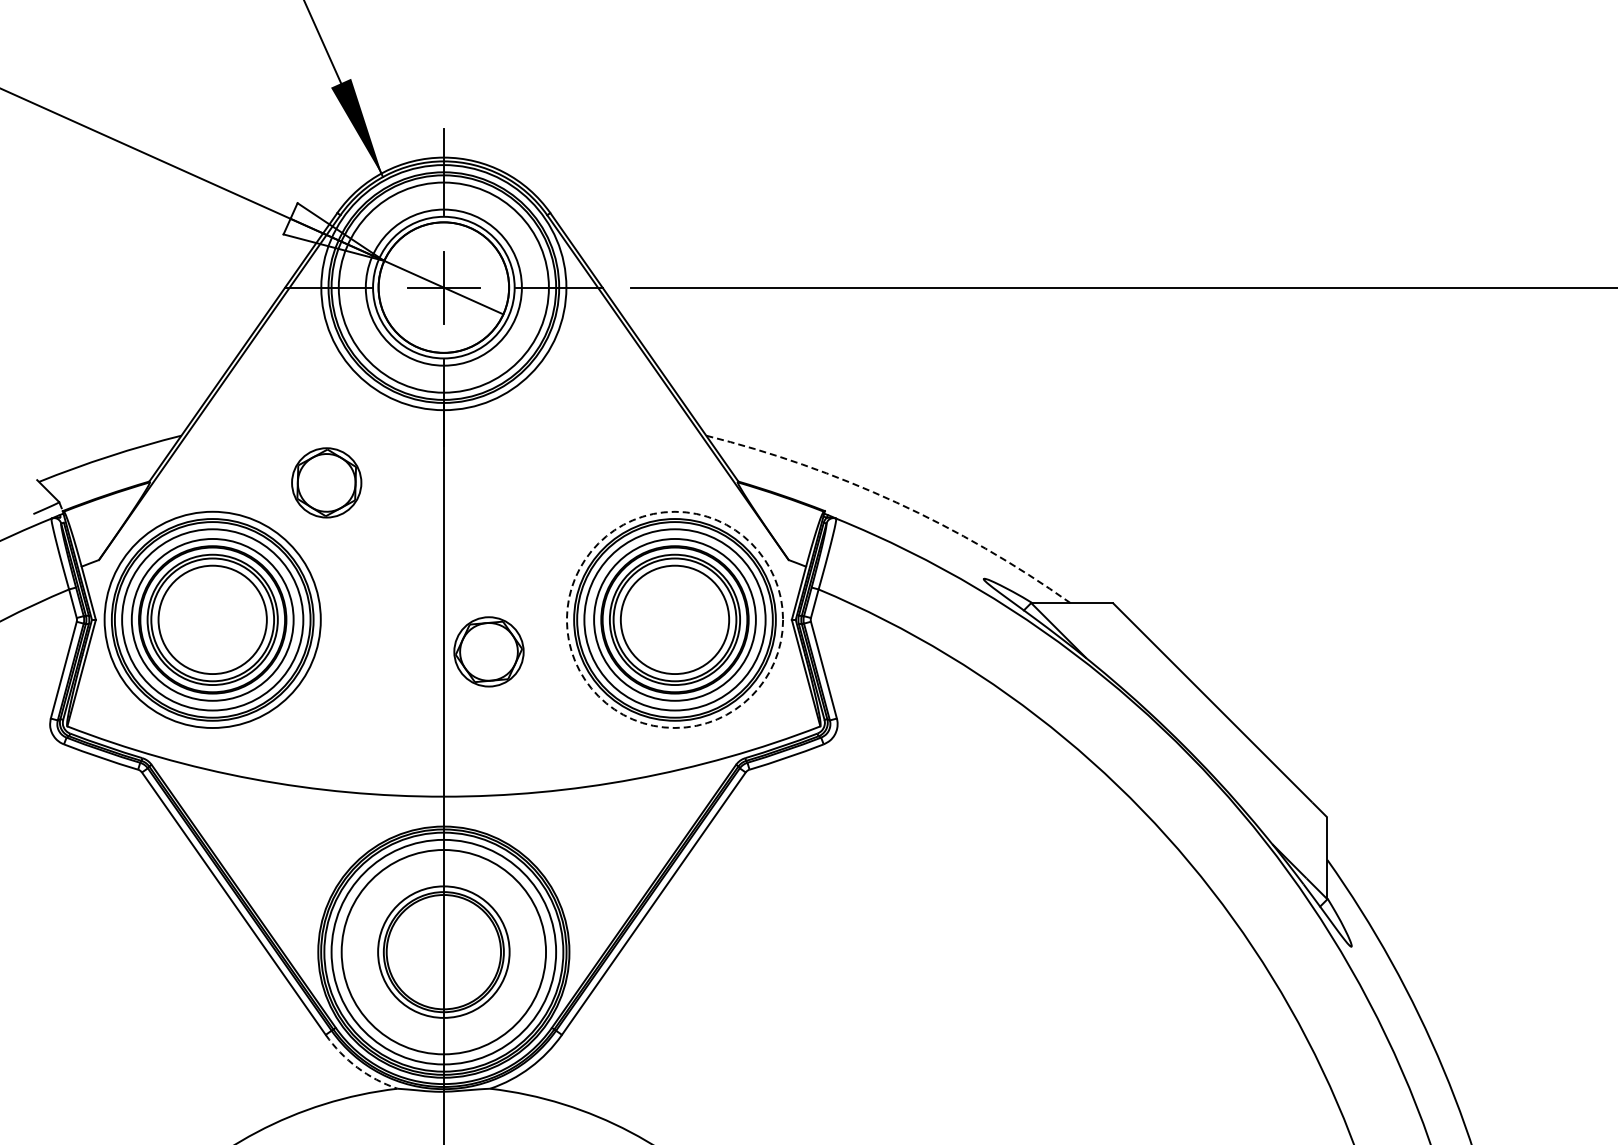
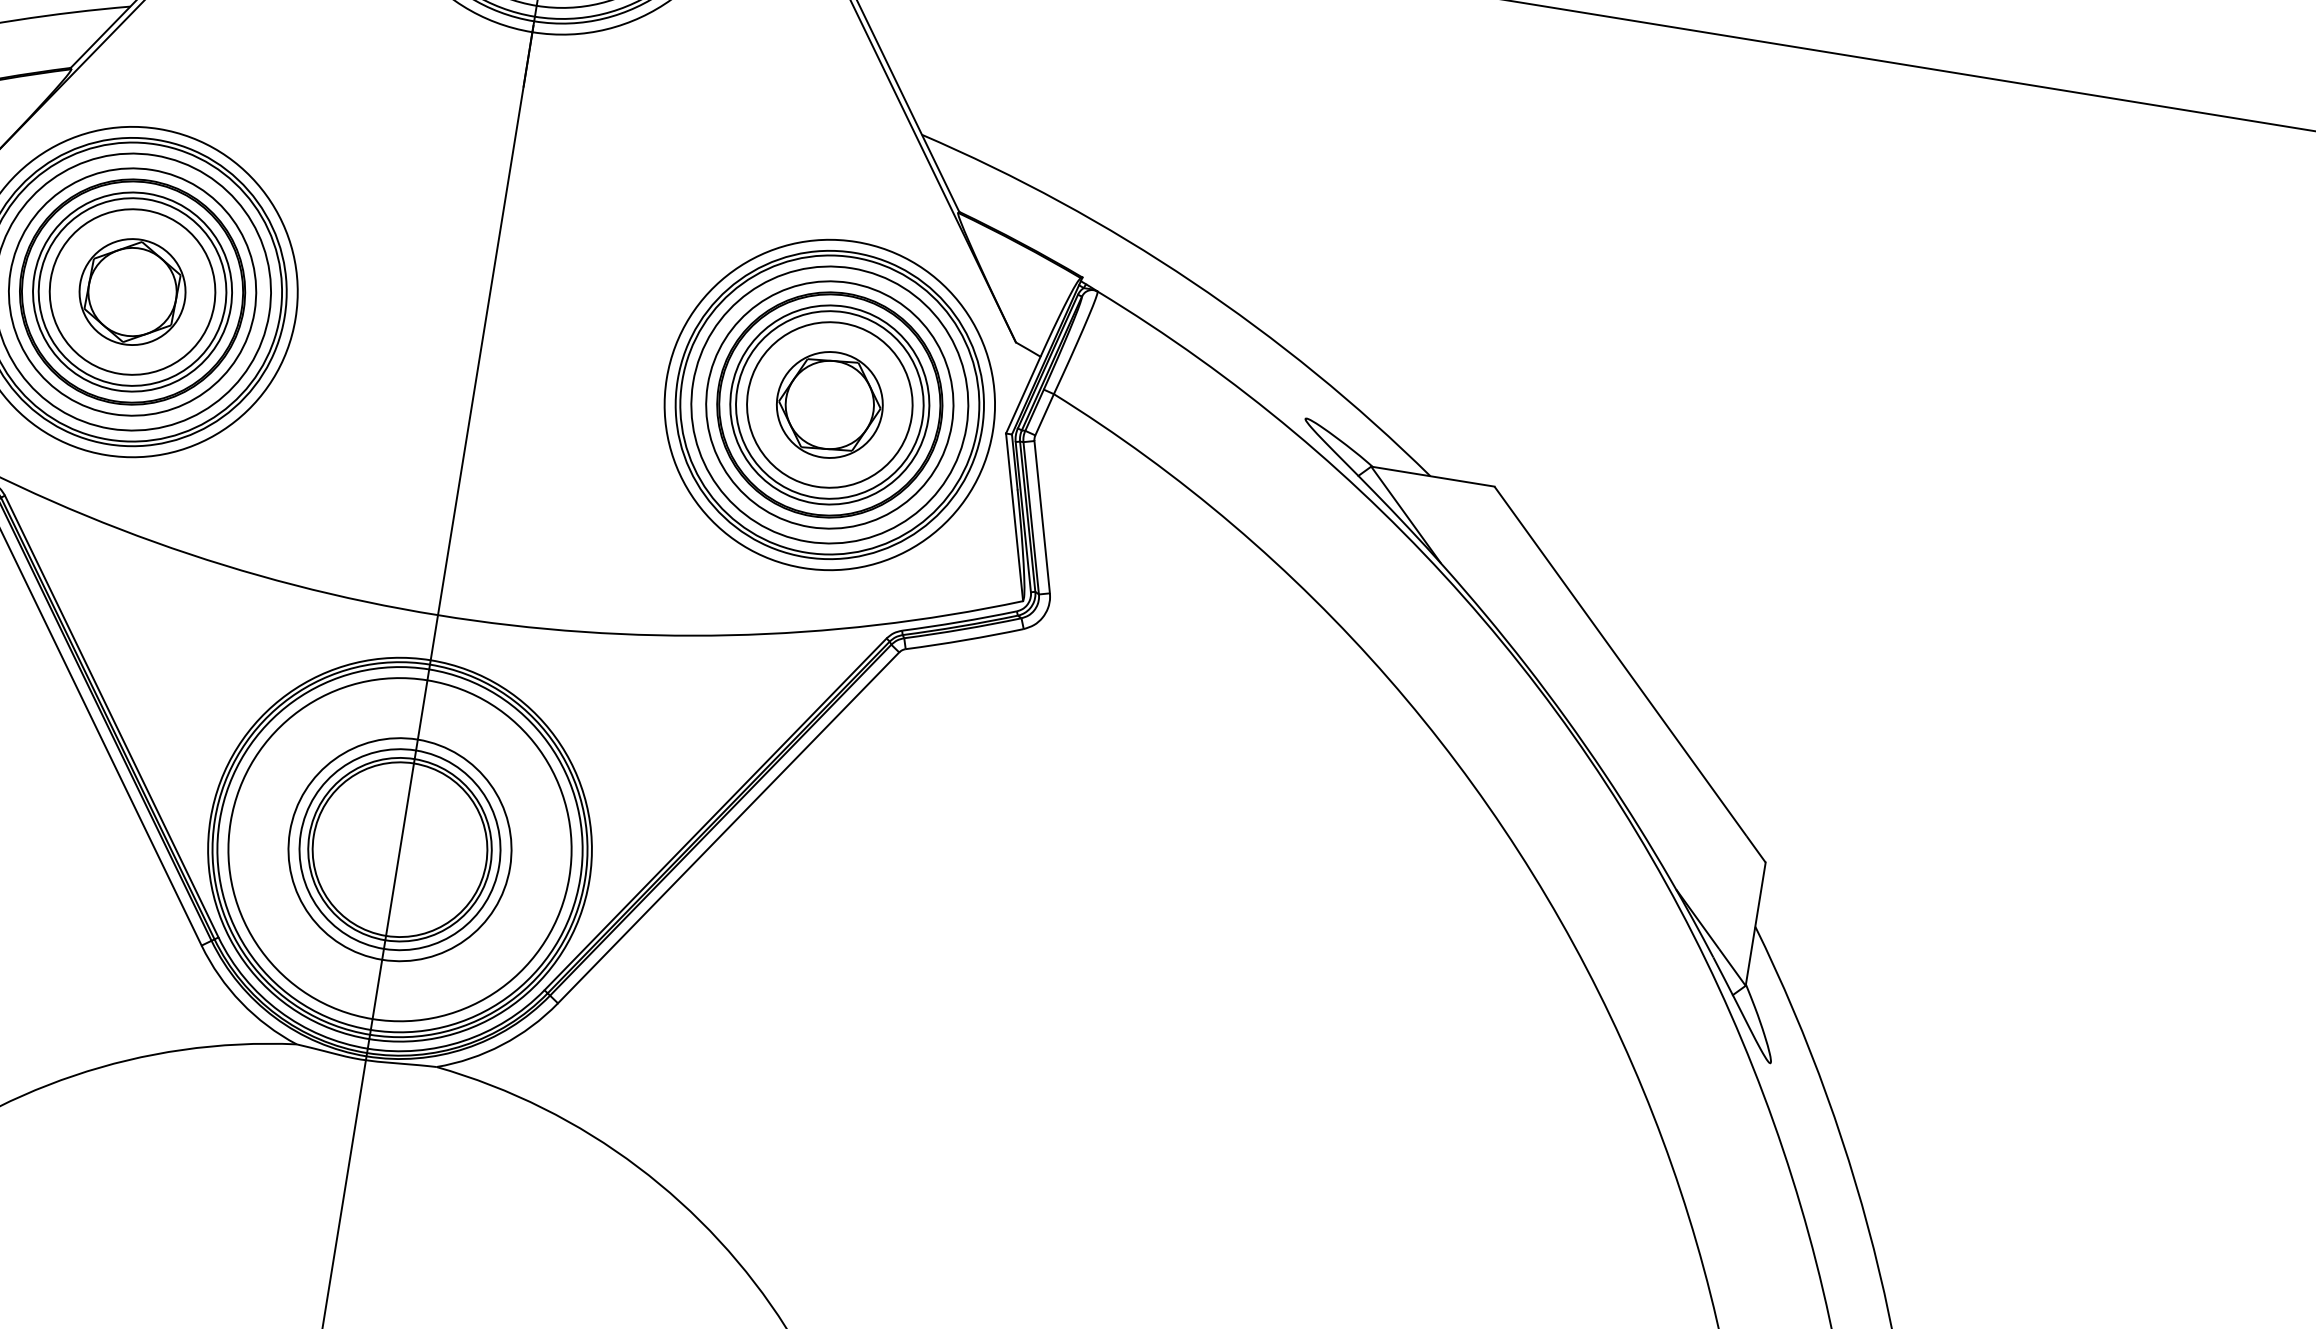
part: (326, 482) -> (132, 291), moved
arc: (896, 502) -> (1192, 282), dashed -> solid
circle: (674, 619) -> (829, 404), dashed -> solid
part: (488, 651) -> (829, 404), moved
circle: (443, 952) -> (399, 850), size x0.71
arc: (357, 1067) -> (241, 1002), dashed -> solid

